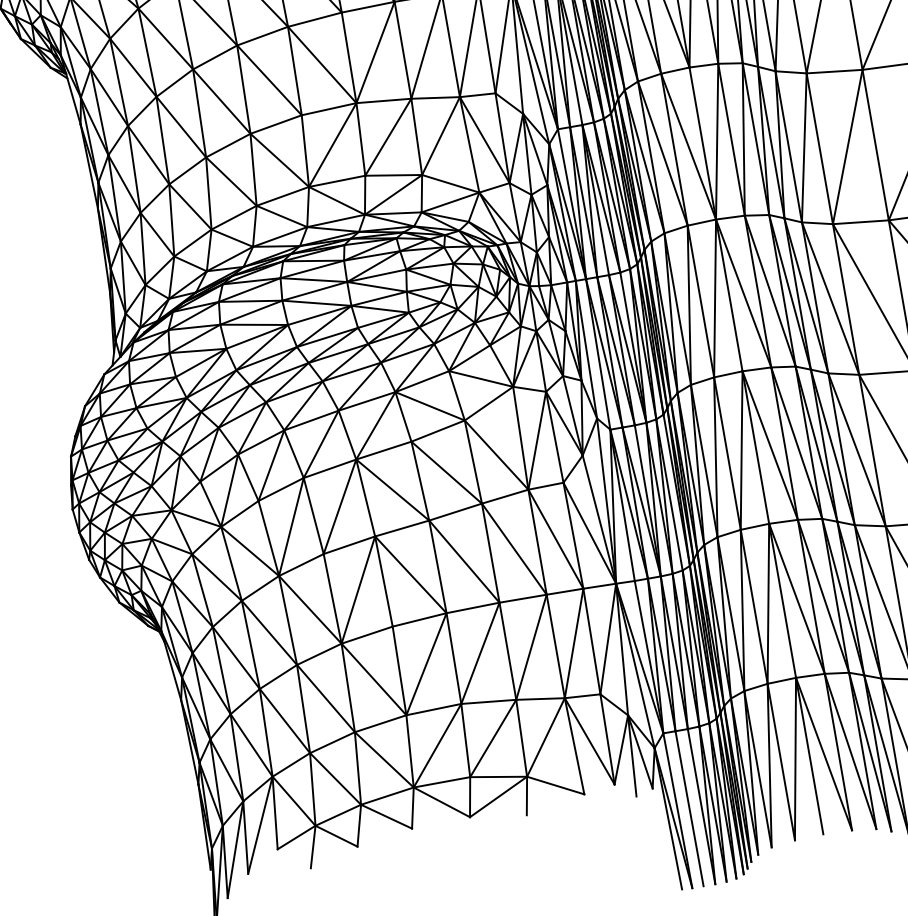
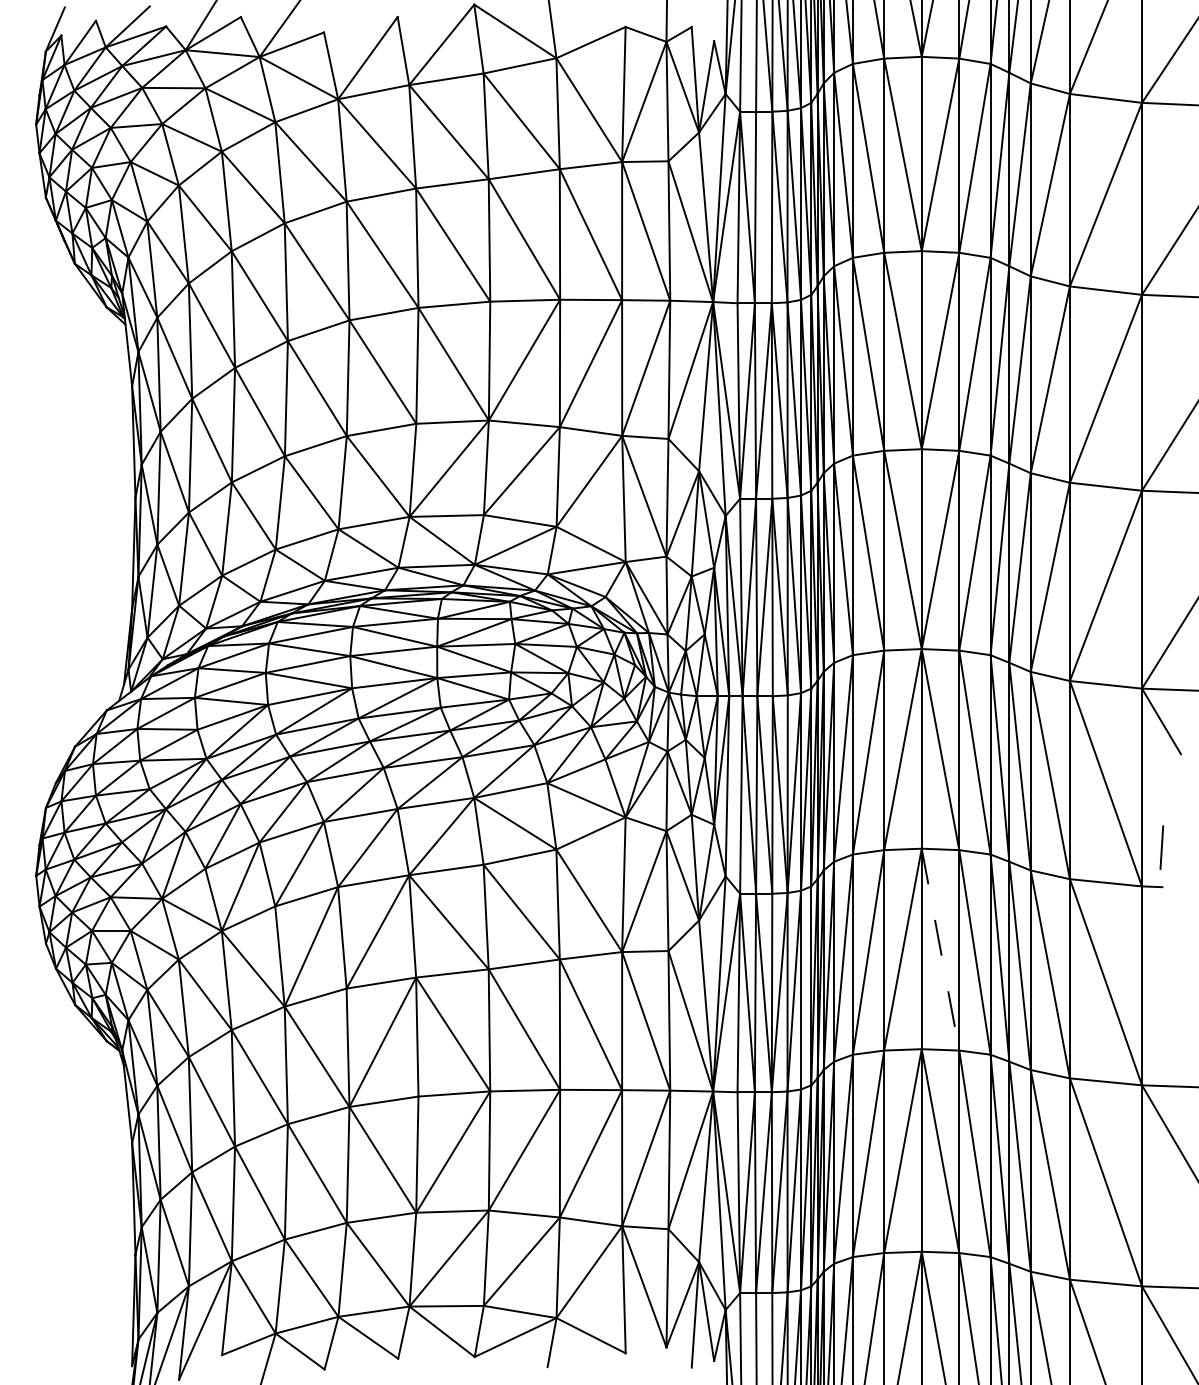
line: (770, 445) -> (940, 949), solid -> dashed

